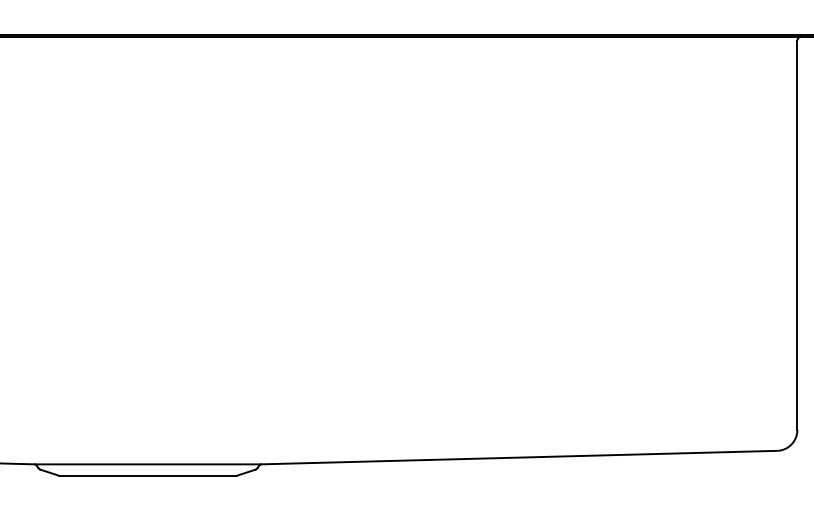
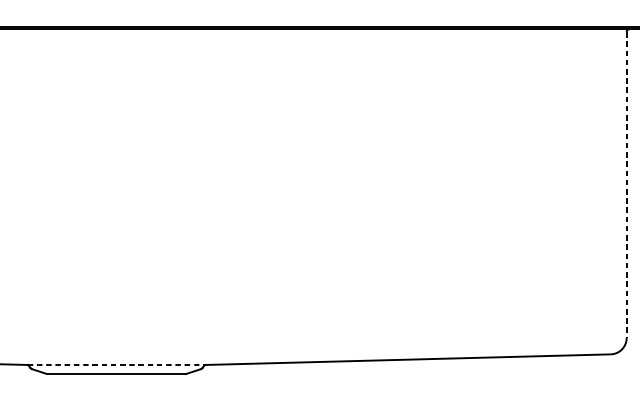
line: (797, 235) -> (626, 185), solid -> dashed
arc: (148, 464) -> (116, 365), solid -> dashed

